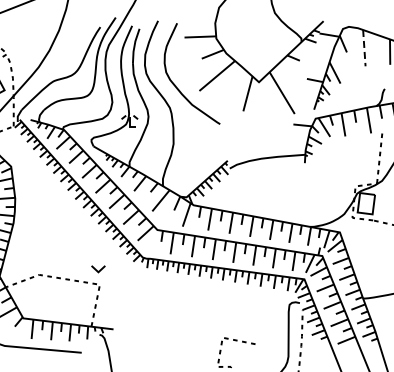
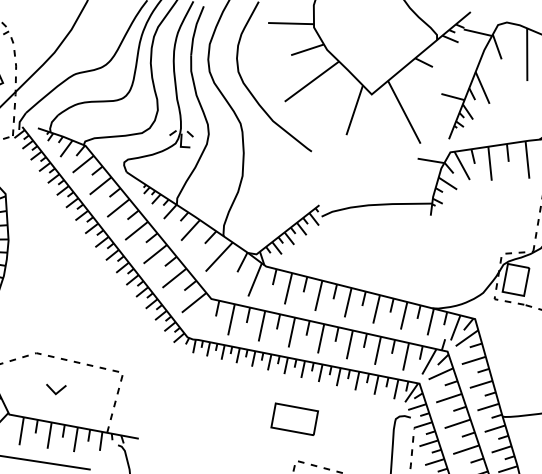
line: (364, 48) -> (527, 55), dashed -> solid
part: (98, 269) -> (56, 390), moved
part: (219, 309) -> (293, 419), added

